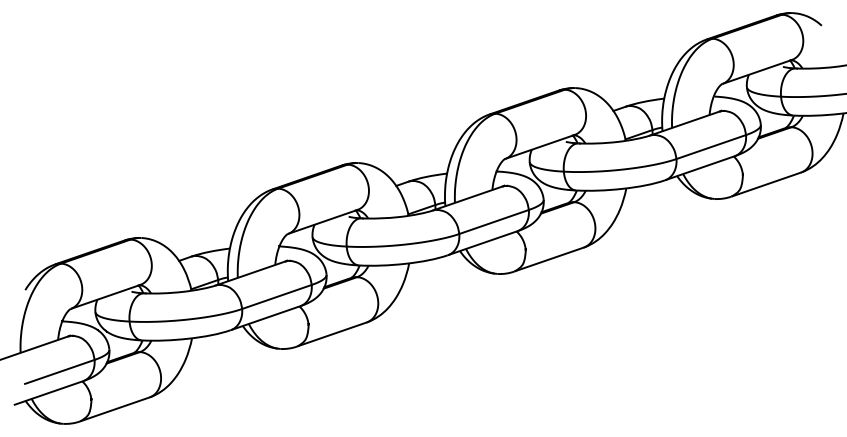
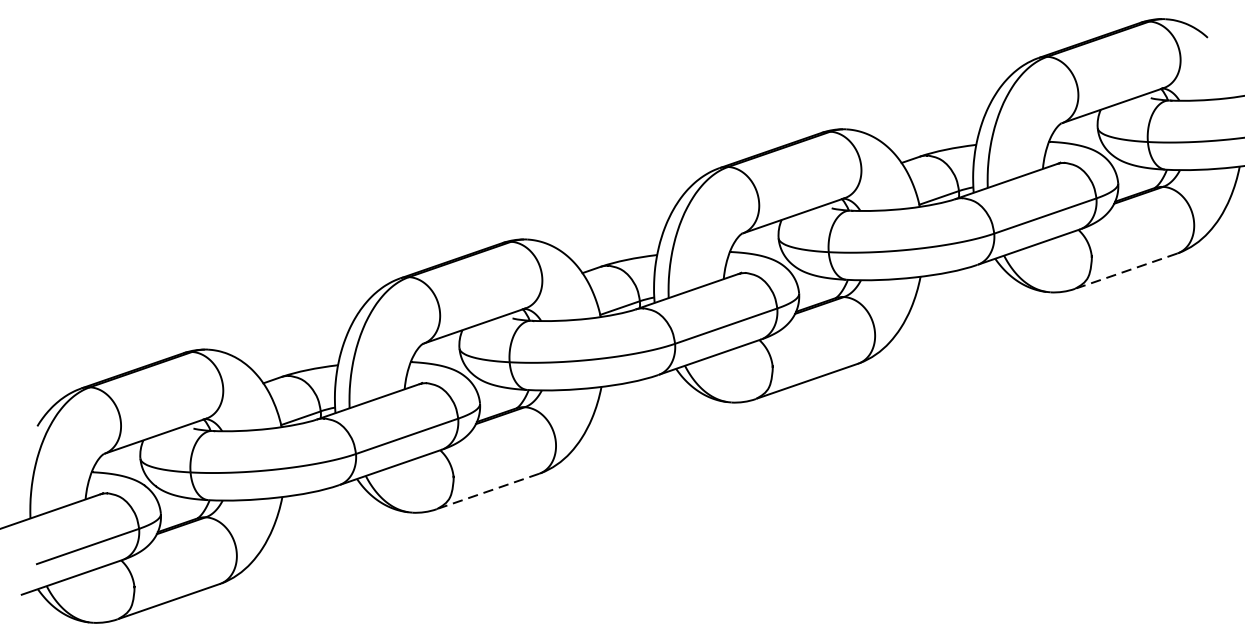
line: (766, 184) -> (1126, 271), solid -> dashed
line: (331, 334) -> (487, 491), solid -> dashed

